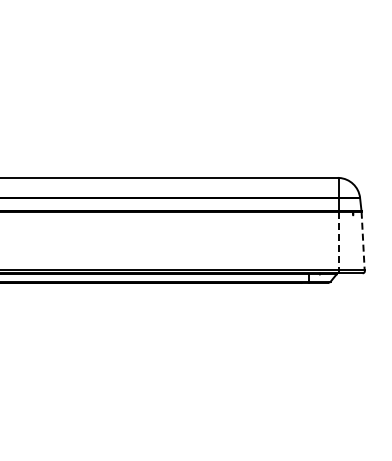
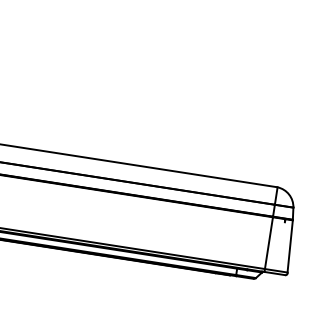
line: (339, 241) -> (269, 243), dashed -> solid
line: (363, 241) -> (290, 247), dashed -> solid

